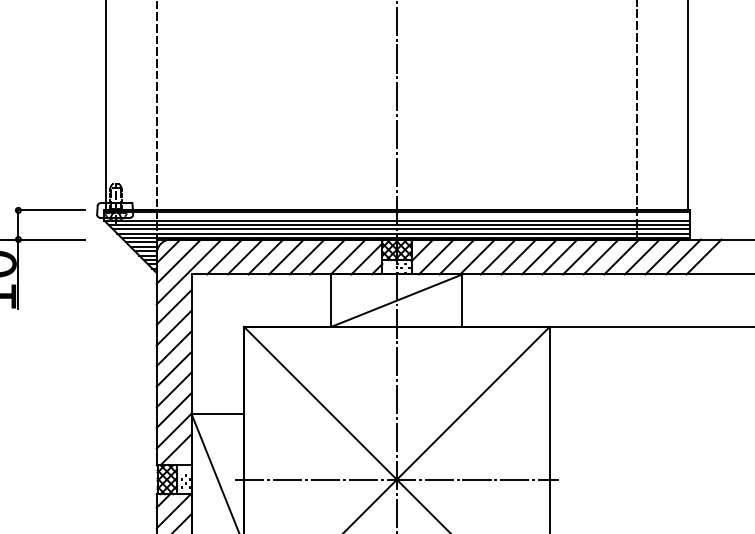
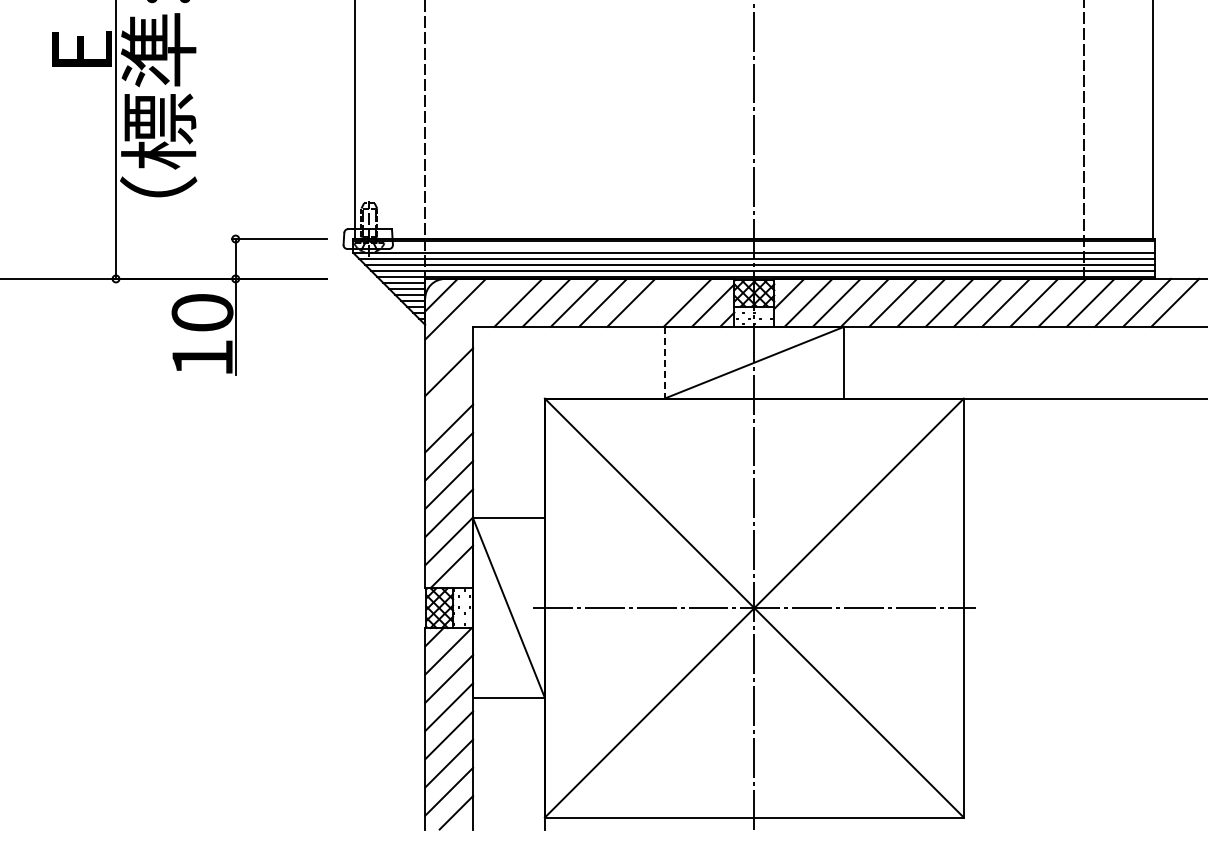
line: (327, 256) -> (659, 302), removed
line: (189, 271) -> (469, 322), removed
line: (331, 300) -> (664, 362), solid -> dashed
line: (174, 328) -> (449, 400), removed

